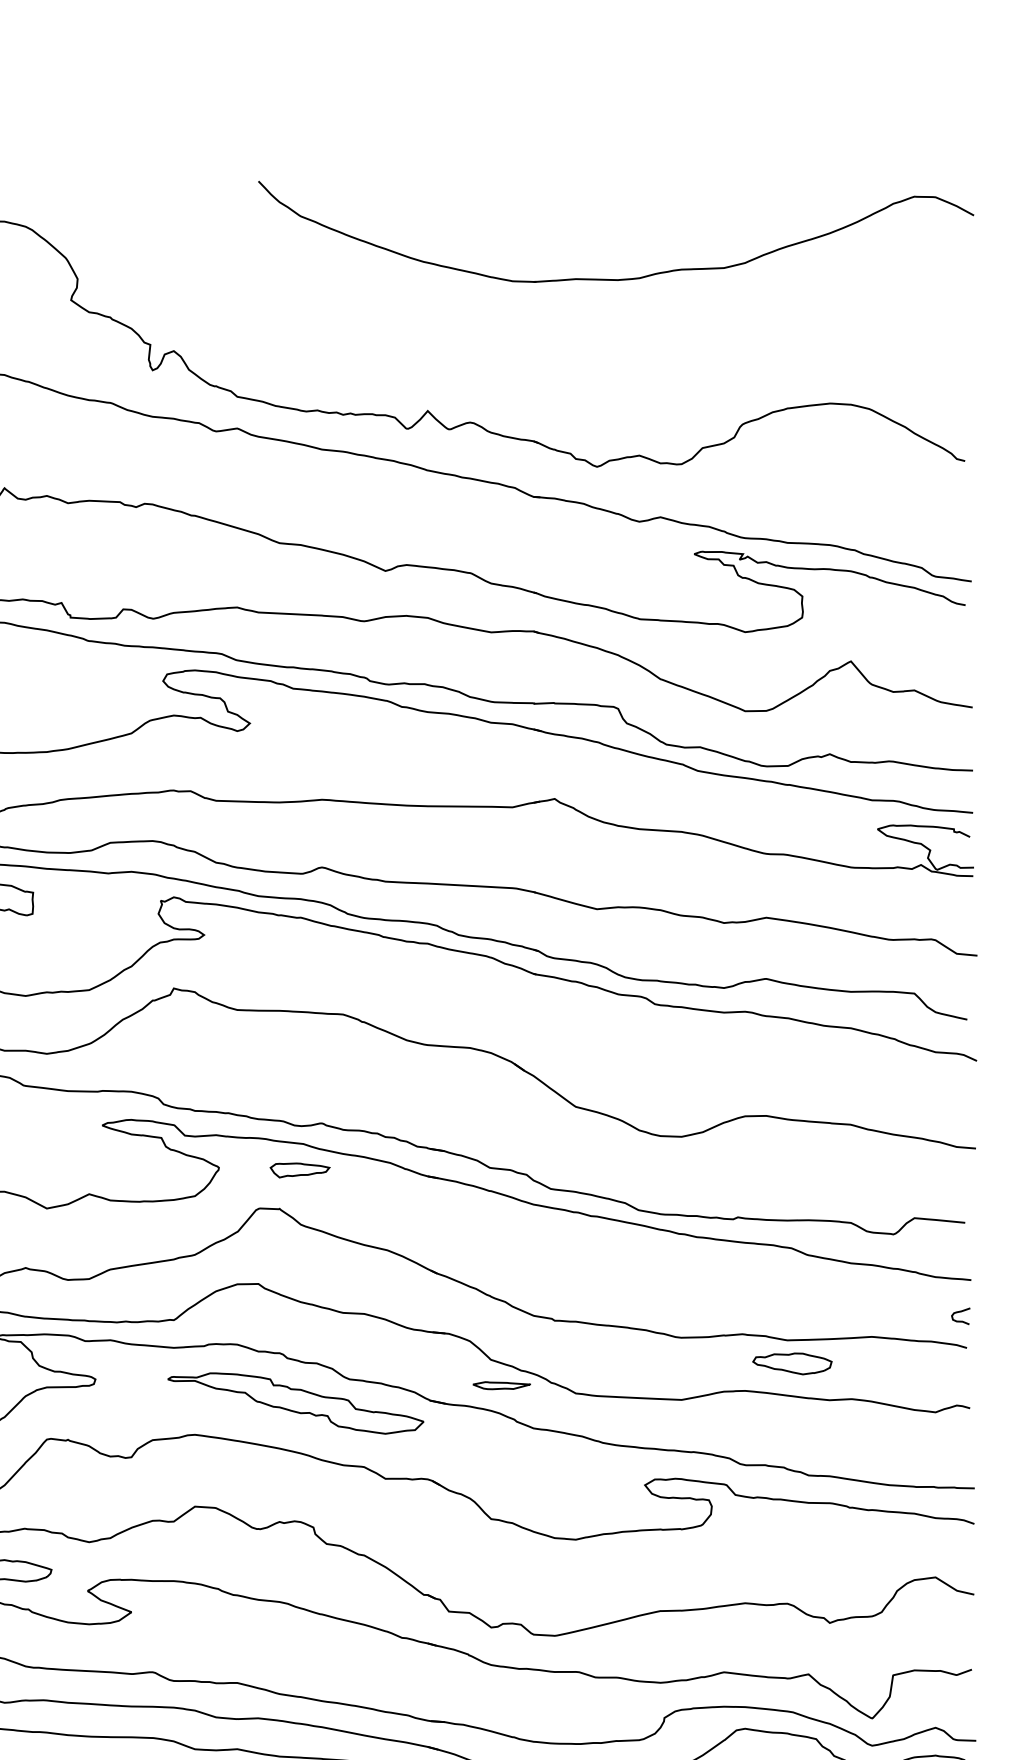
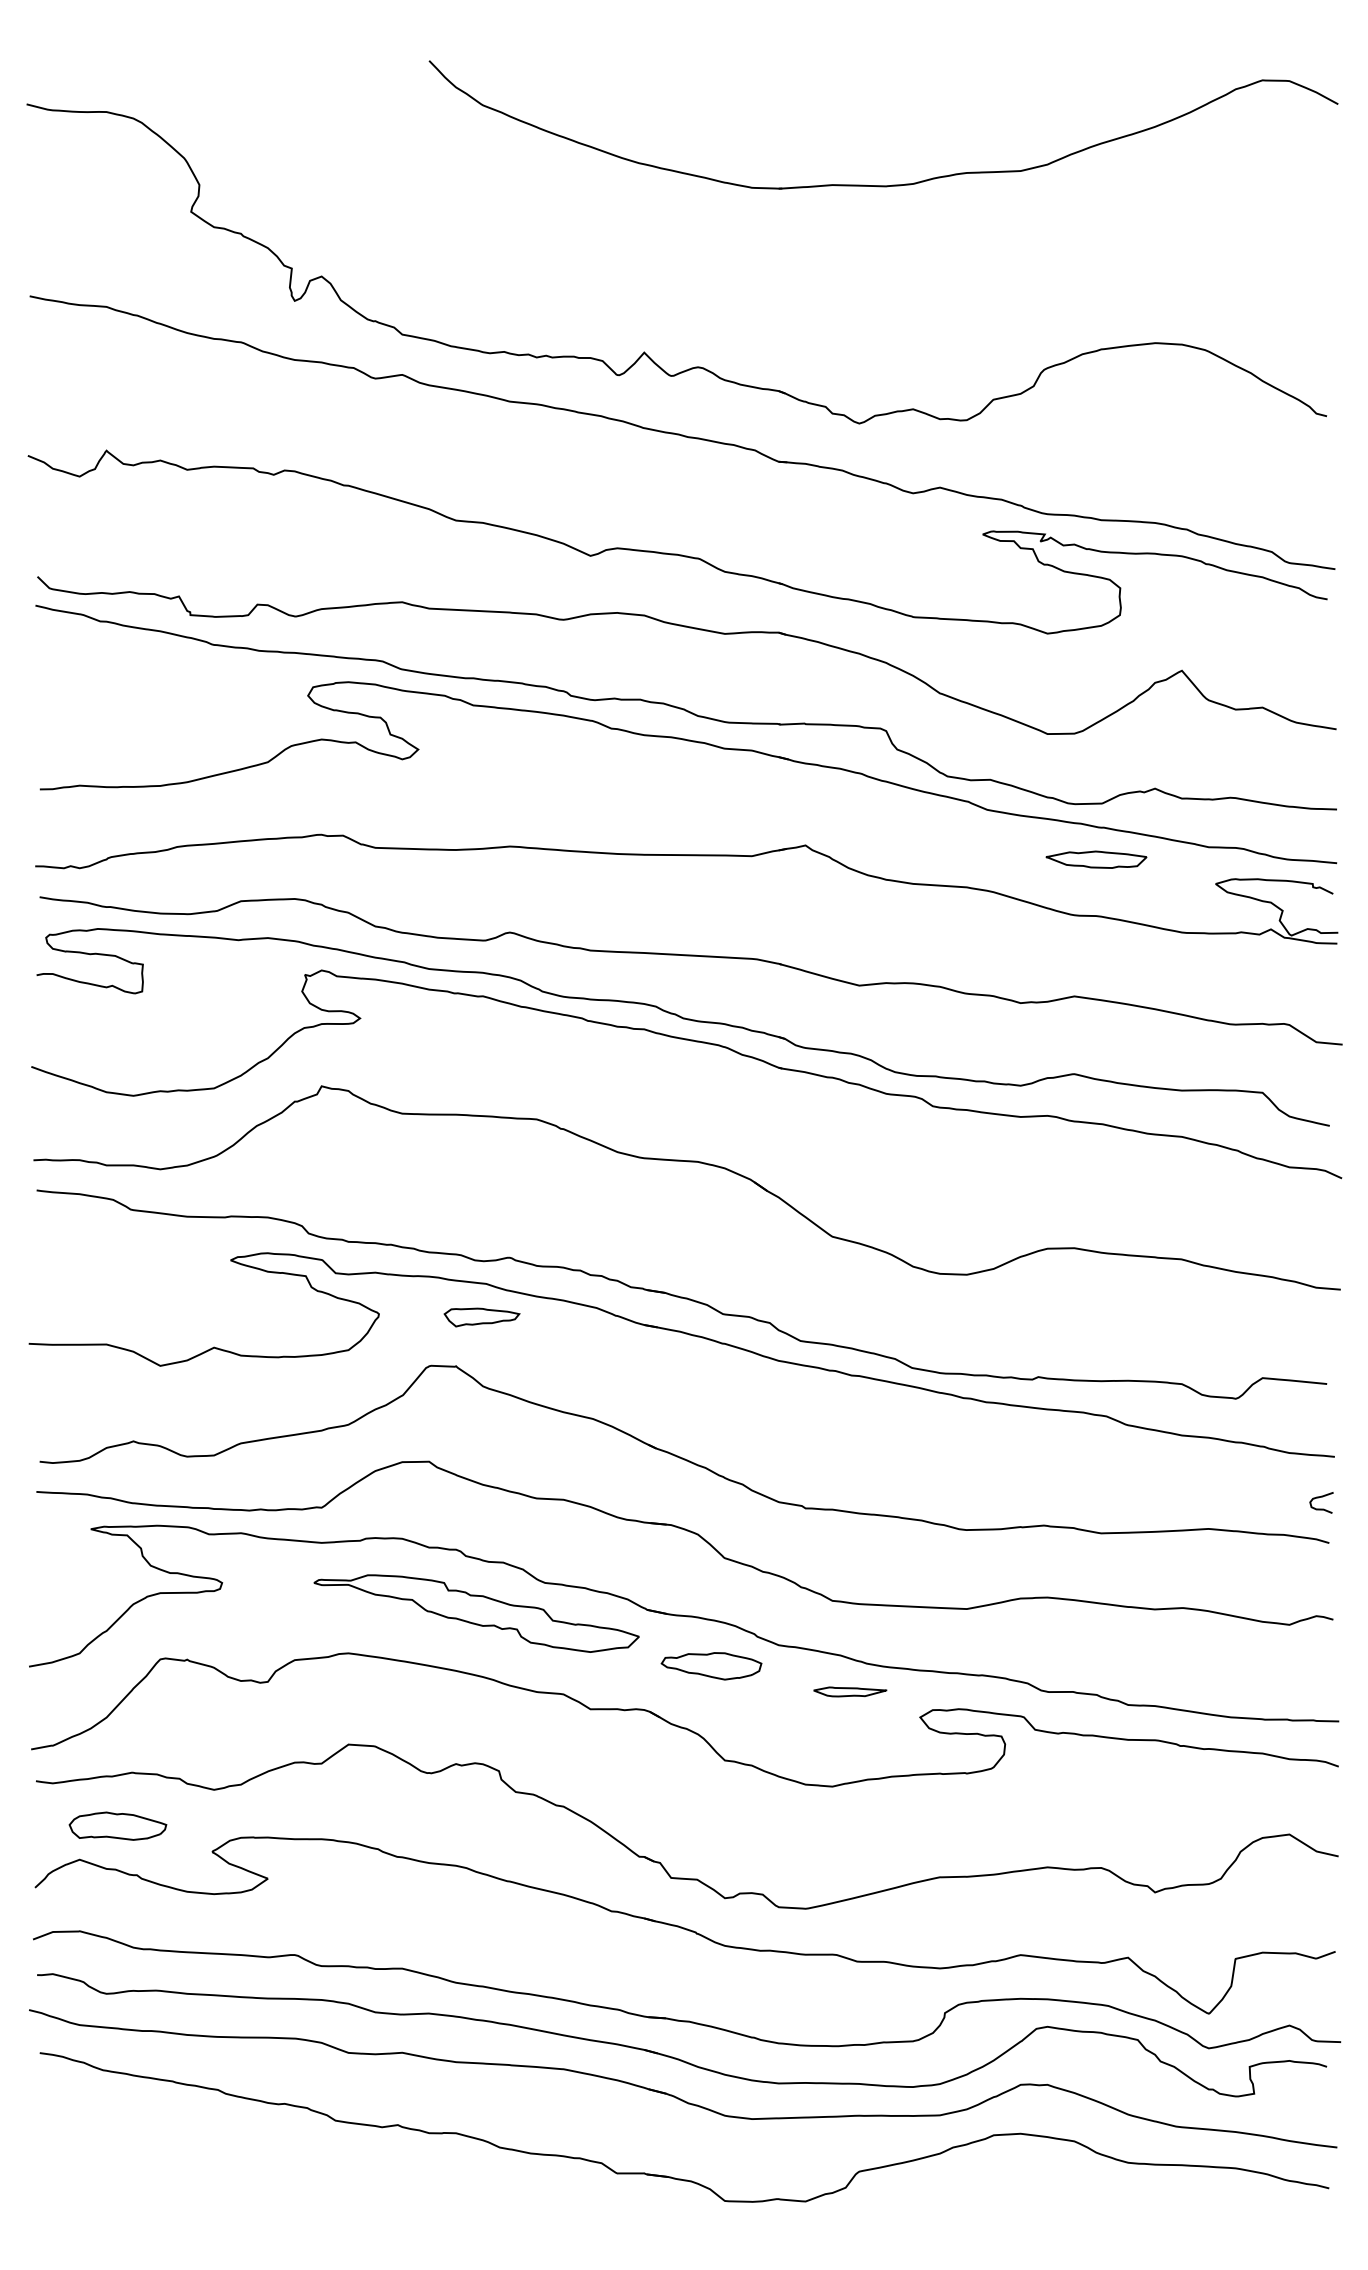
part: (783, 809) -> (1096, 859), added
part: (792, 1364) -> (711, 1666), moved
part: (501, 1385) -> (850, 1691), moved

